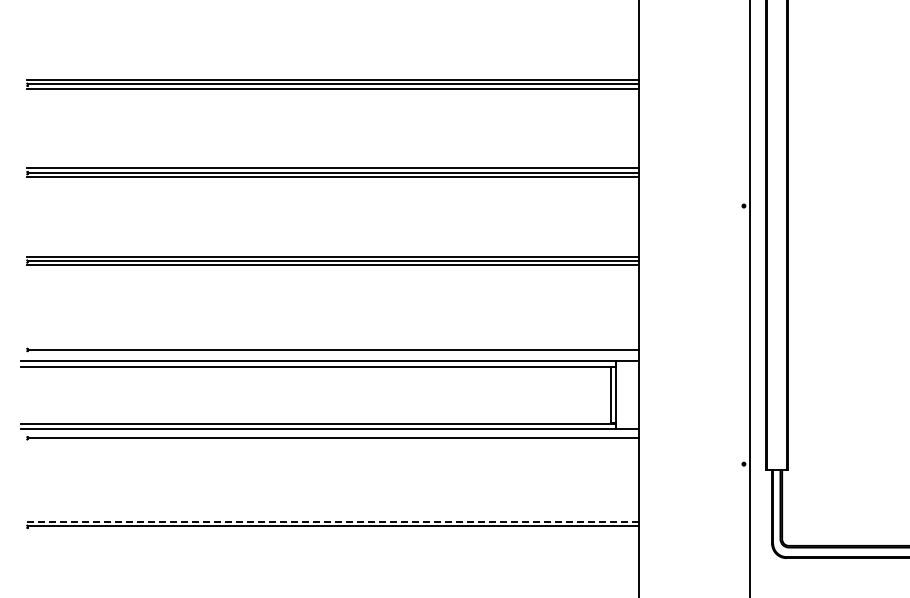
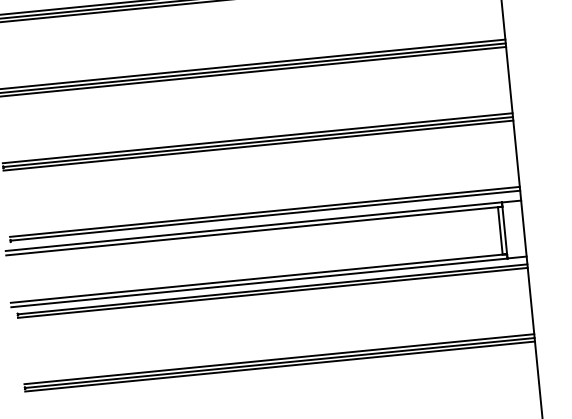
line: (333, 345) -> (265, 212), added
line: (333, 442) -> (273, 293), added
line: (333, 521) -> (279, 358), dashed -> solid
line: (333, 530) -> (280, 366), added

